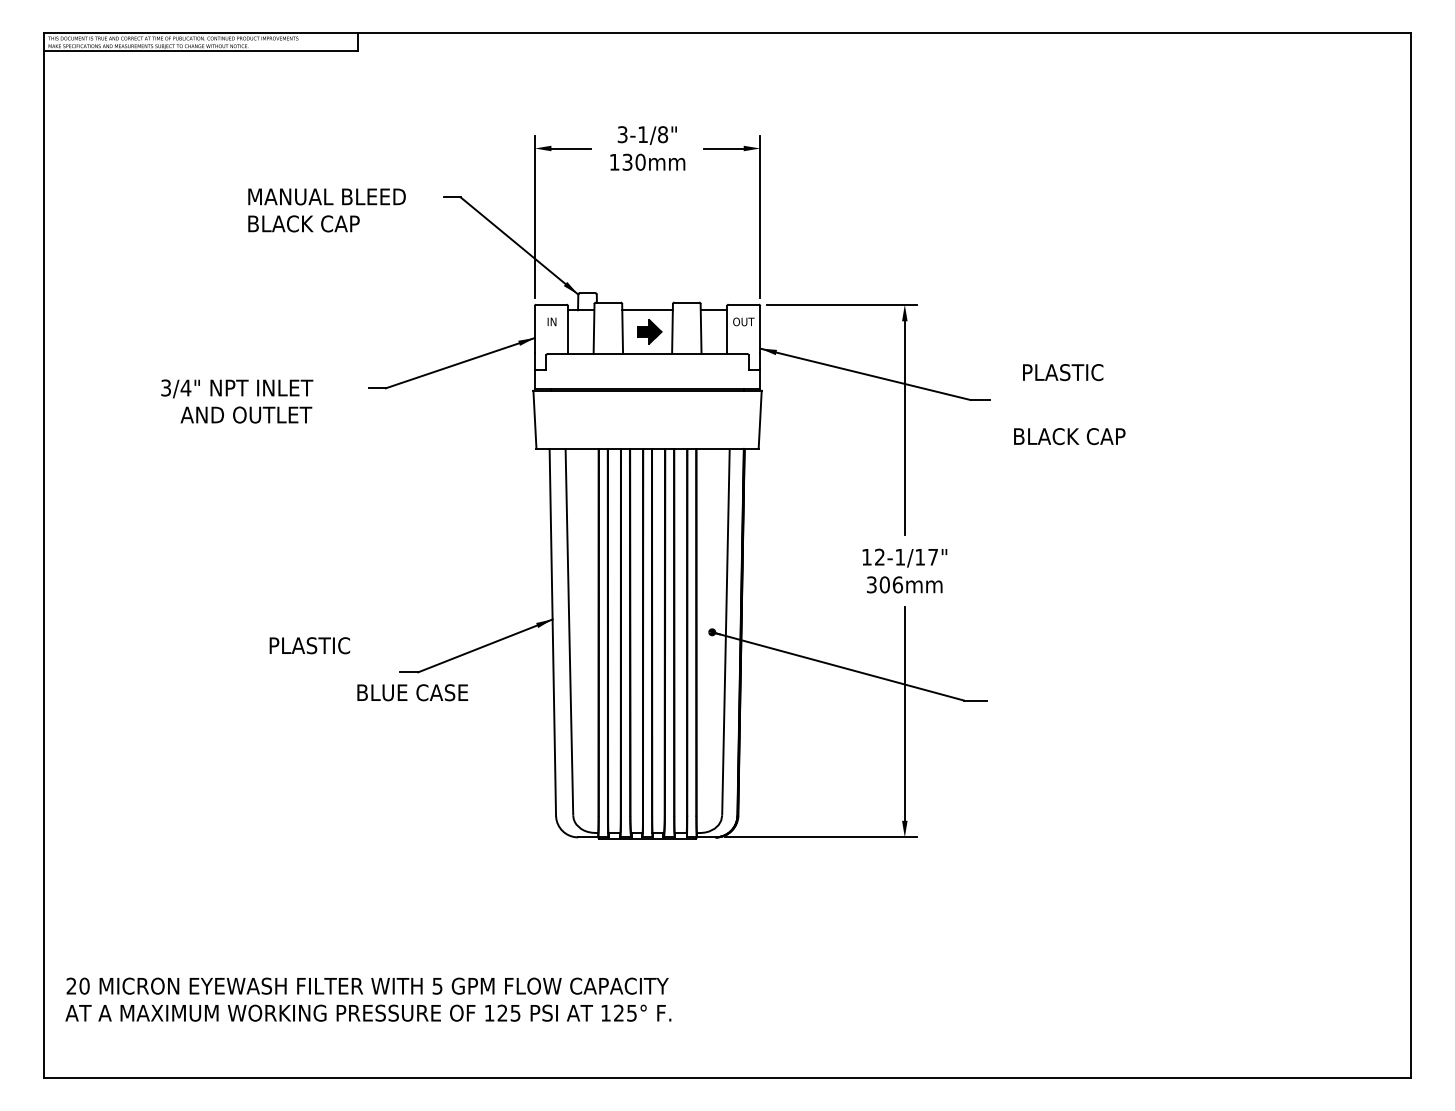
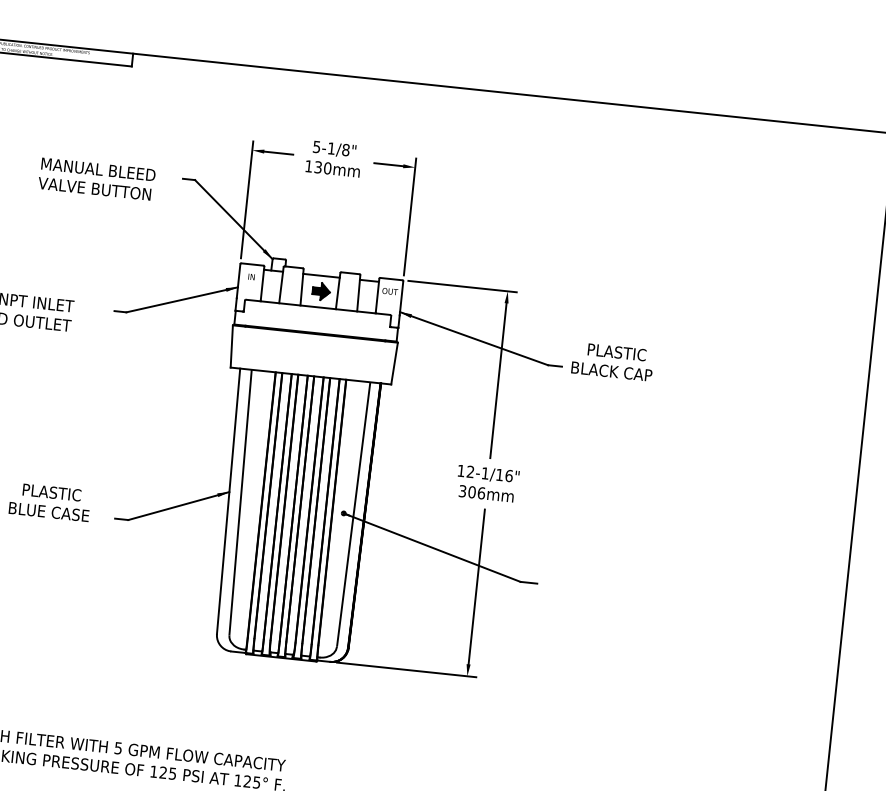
text: (622, 134) -> (316, 146), 3-1/8" -> 5-1/8"
text: (324, 223) -> (94, 188), BLACK CAP -> VALVE BUTTON
text: (1069, 436) -> (611, 371), moved
text: (933, 556) -> (509, 475), 12-1/17" -> 12-1/16"
text: (412, 692) -> (48, 511), moved

